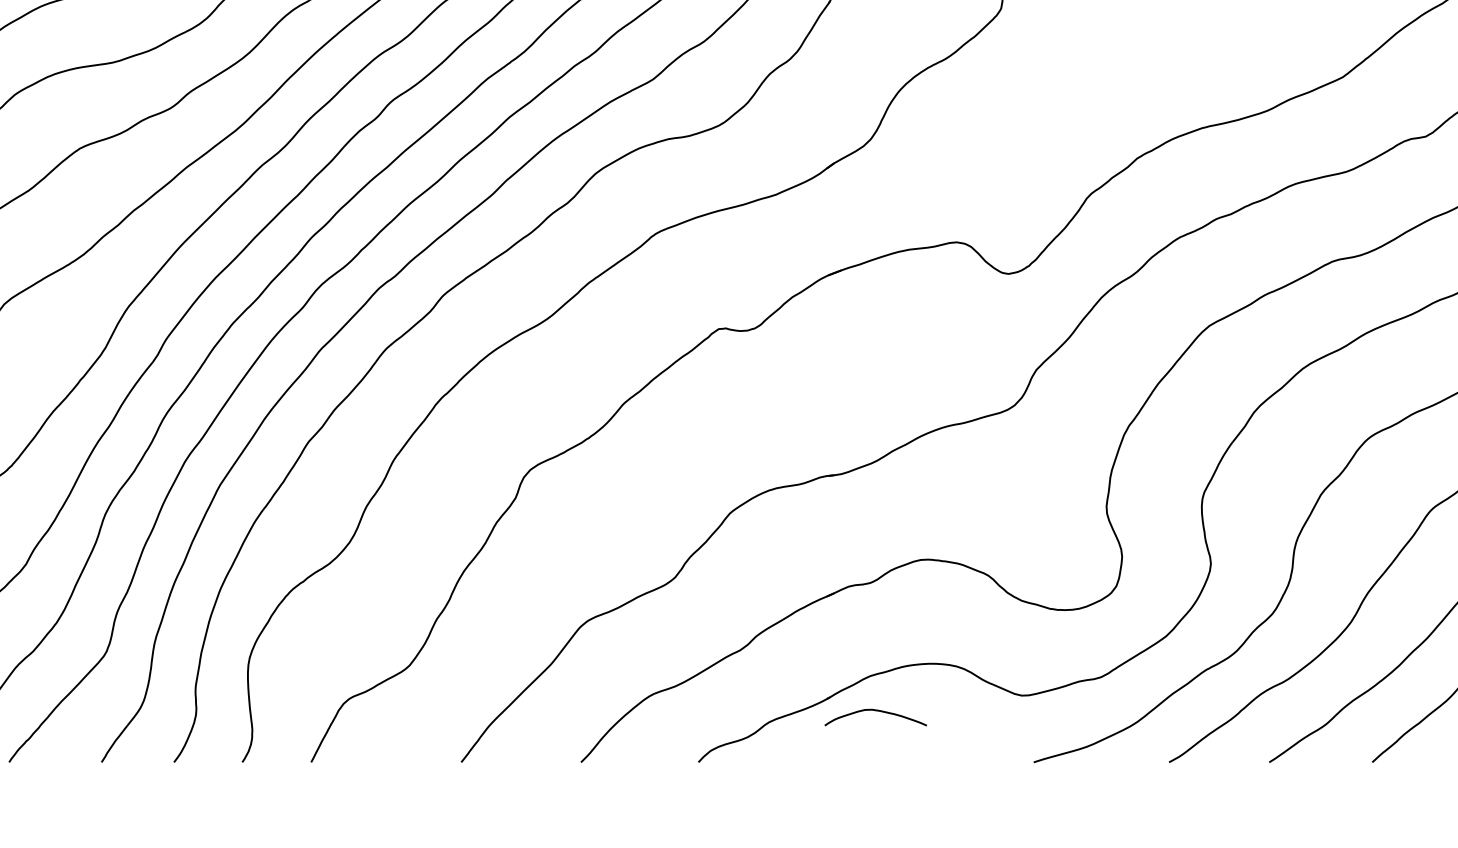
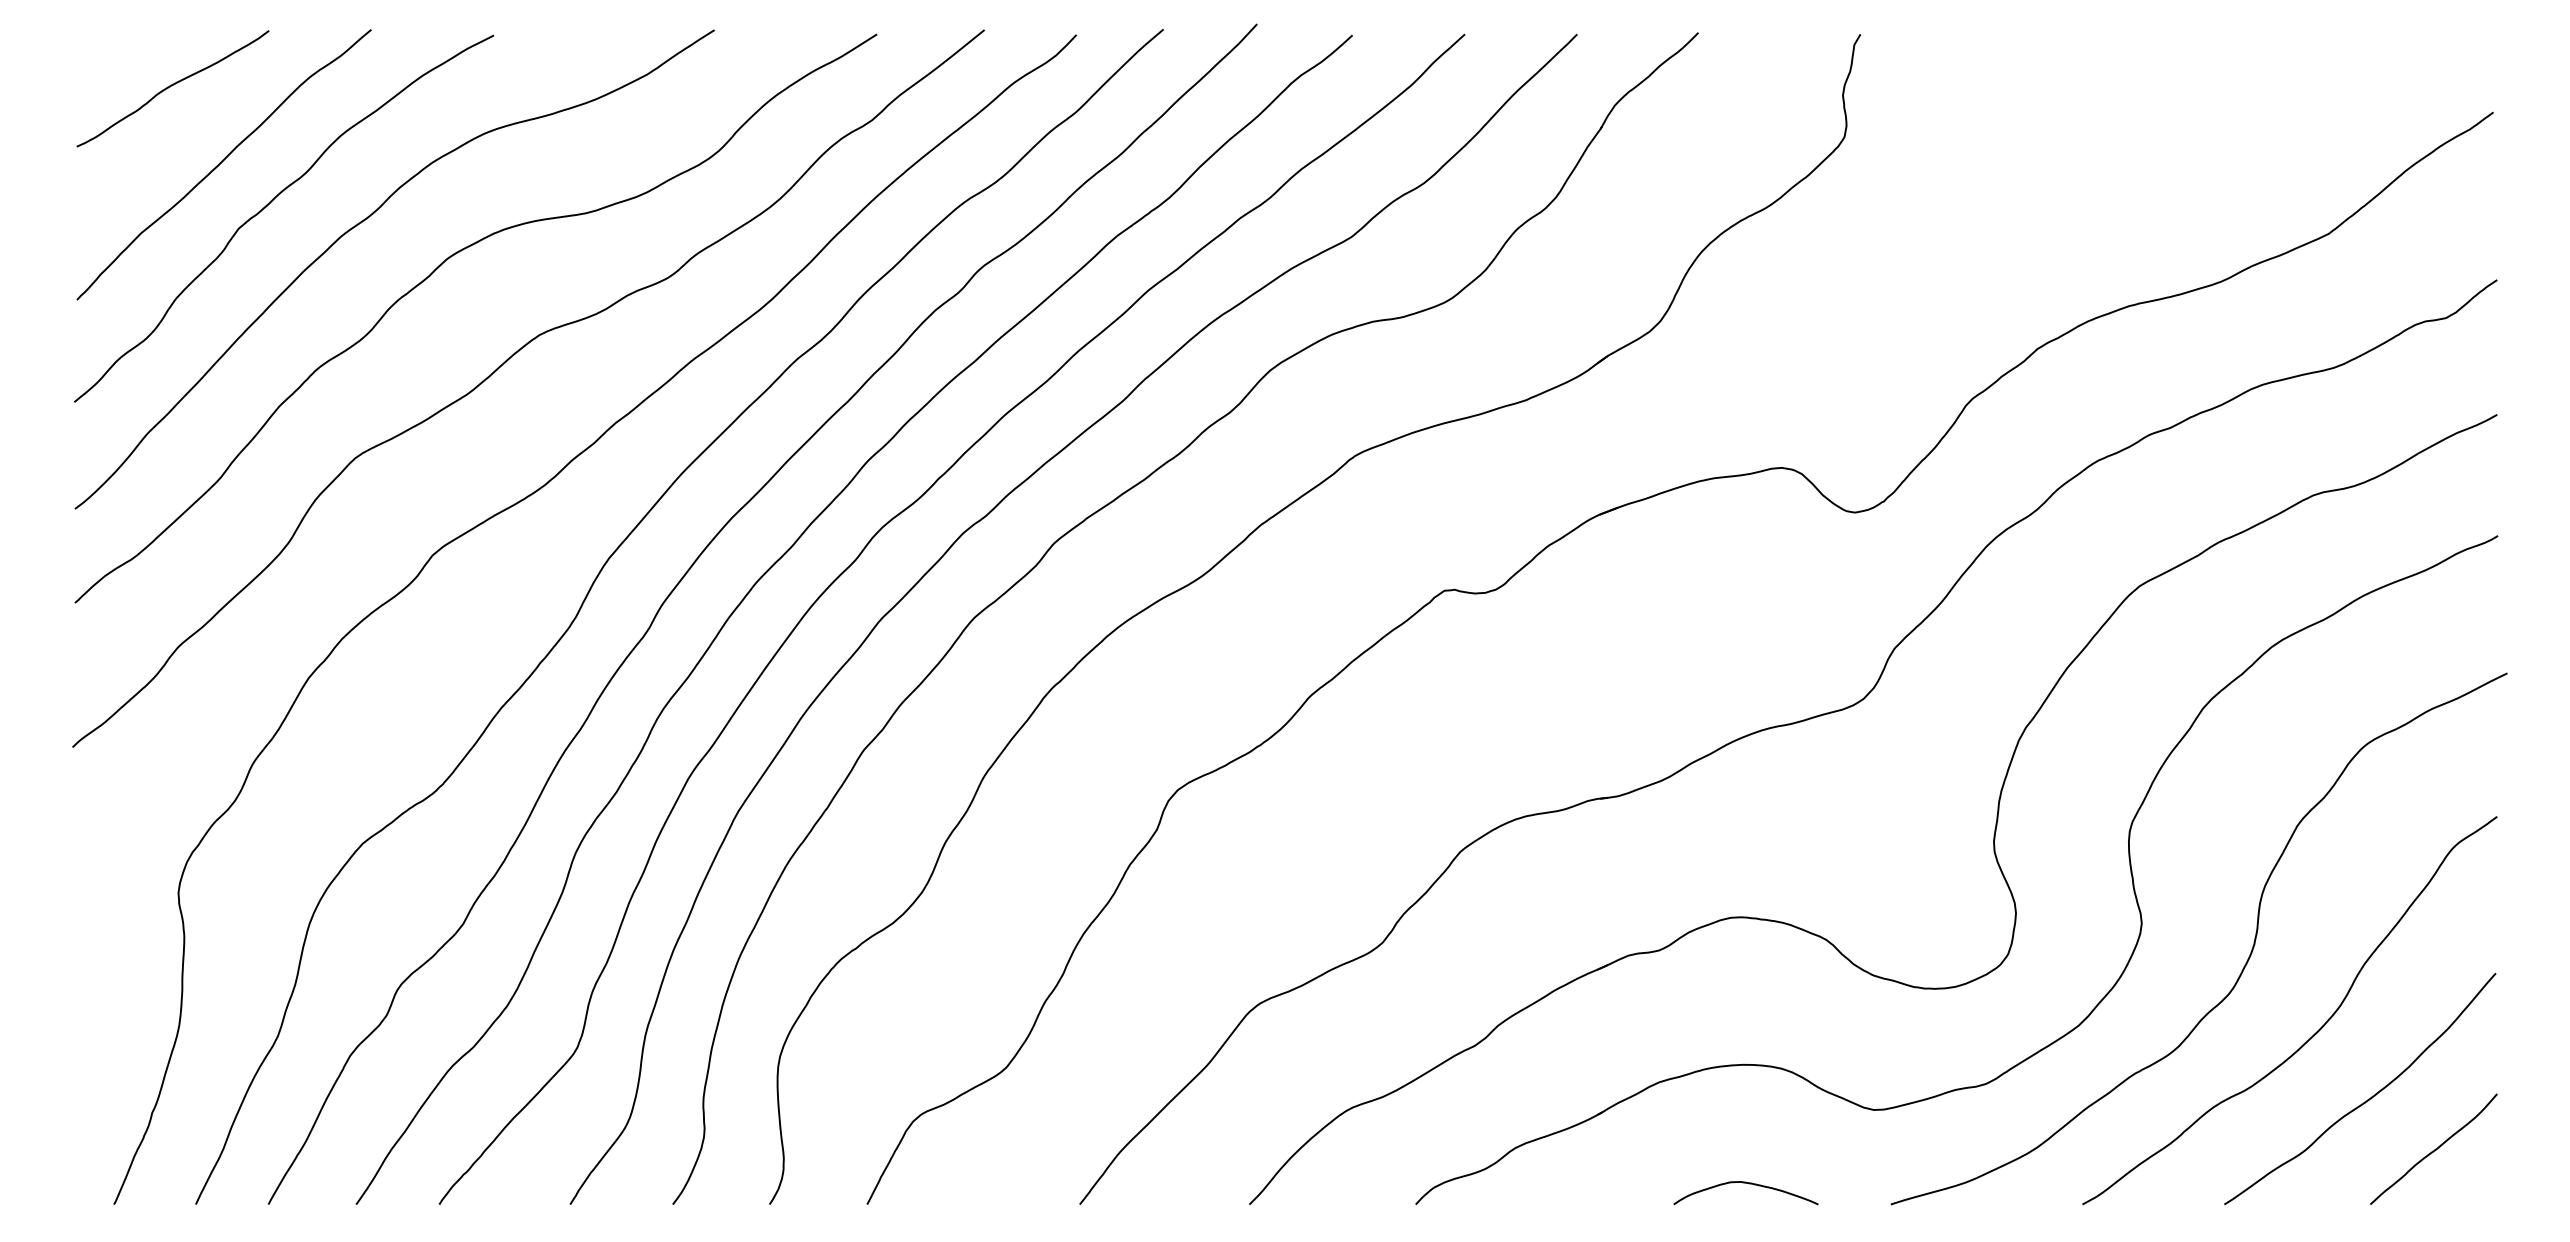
curve: (877, 711) -> (1748, 1184), moved

